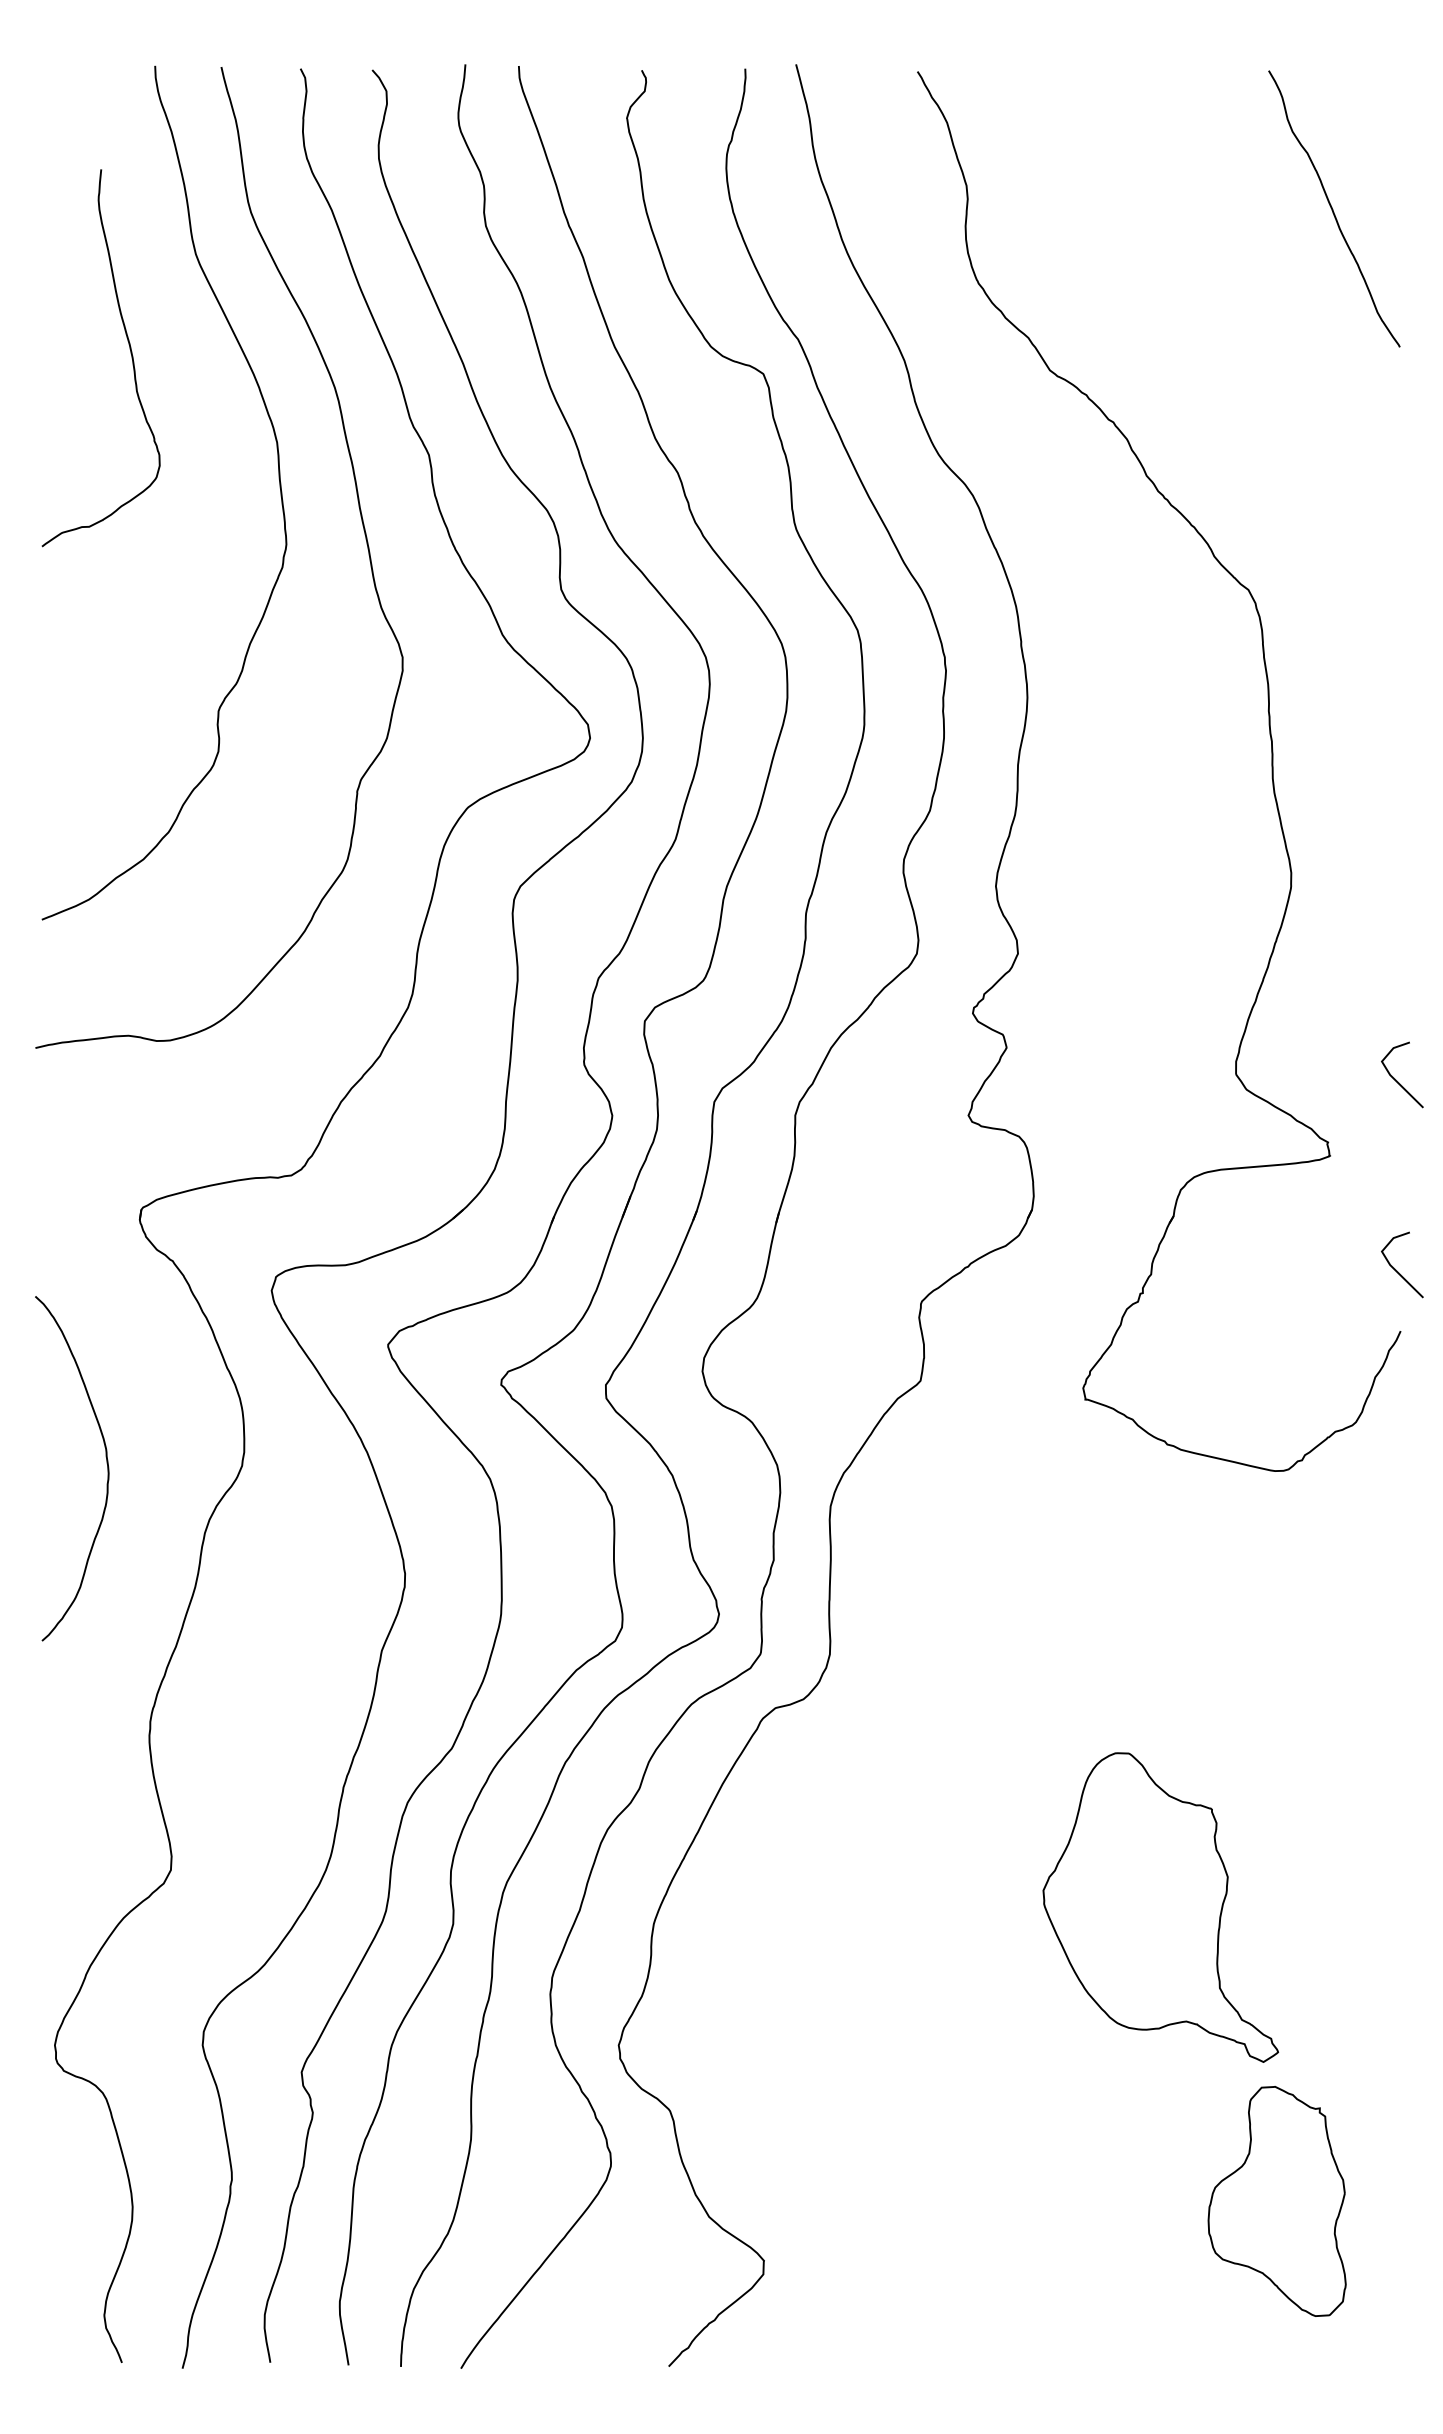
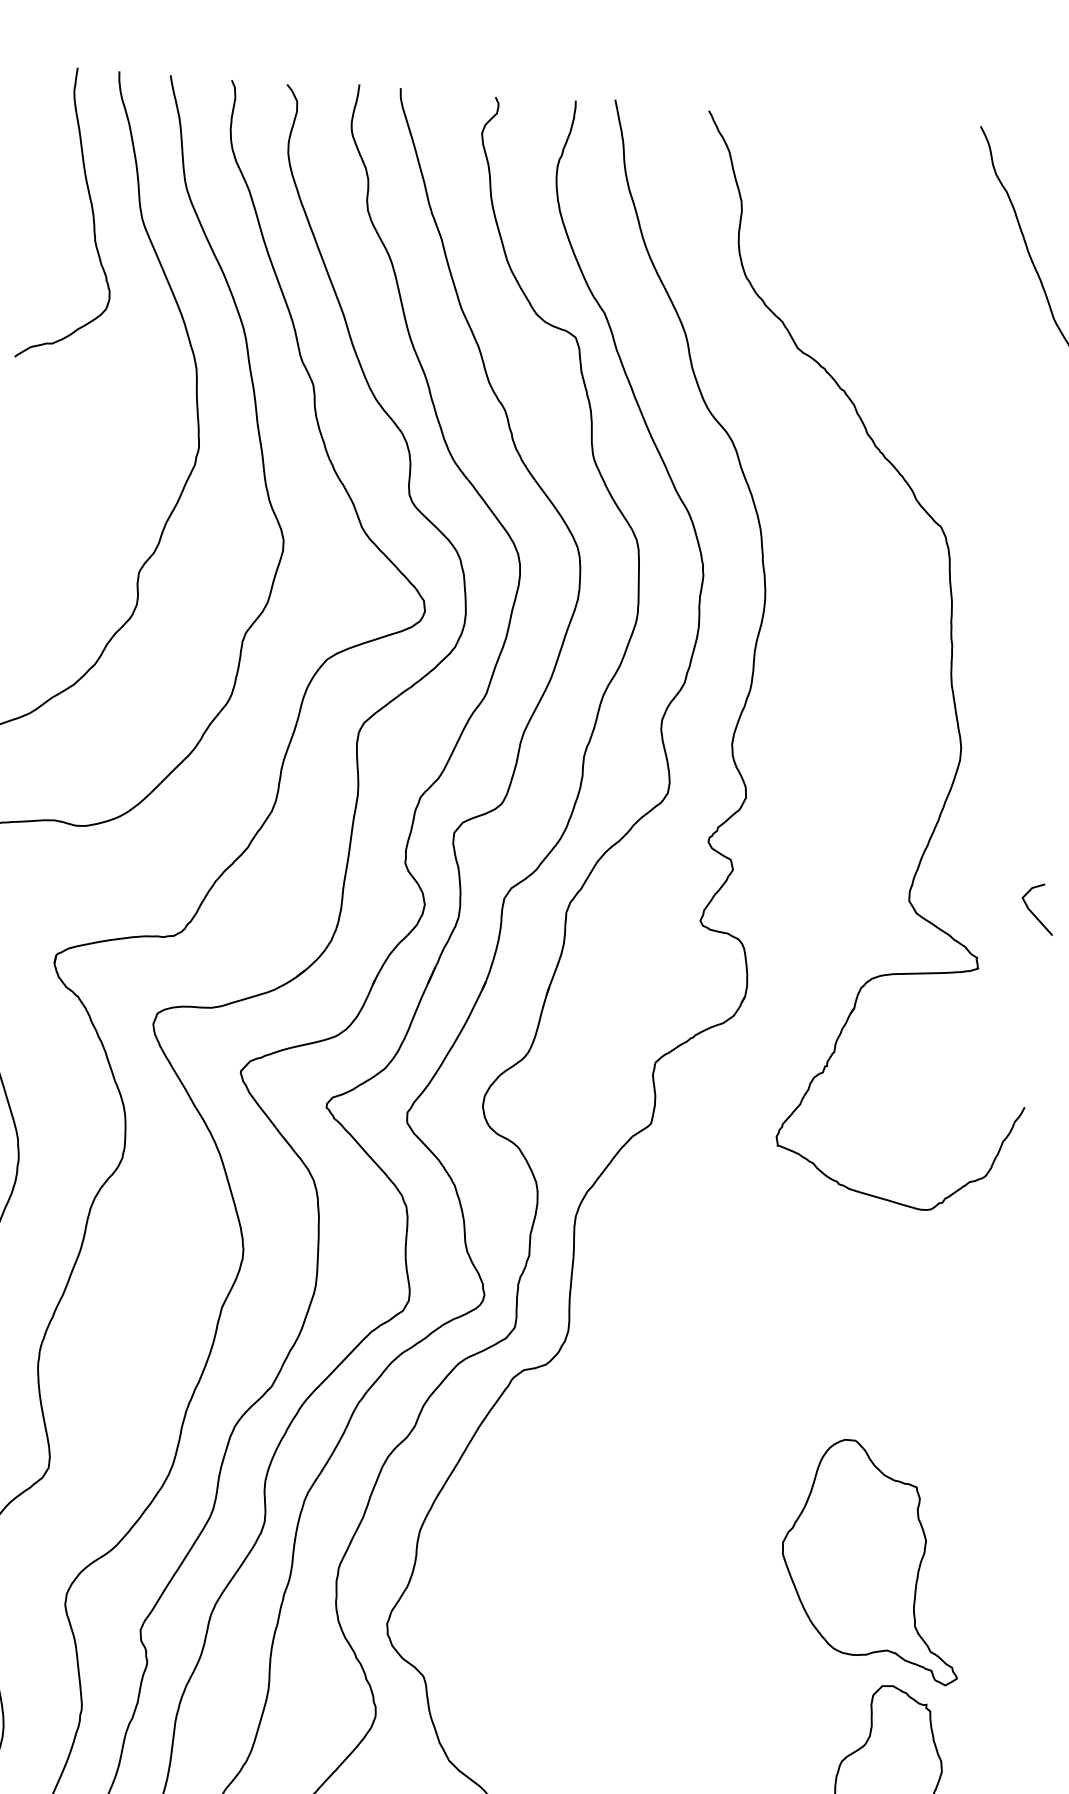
curve: (129, 349) -> (91, 208), moved
line: (1396, 1269) -> (1024, 1059), removed
part: (1160, 1907) -> (872, 1561), moved

